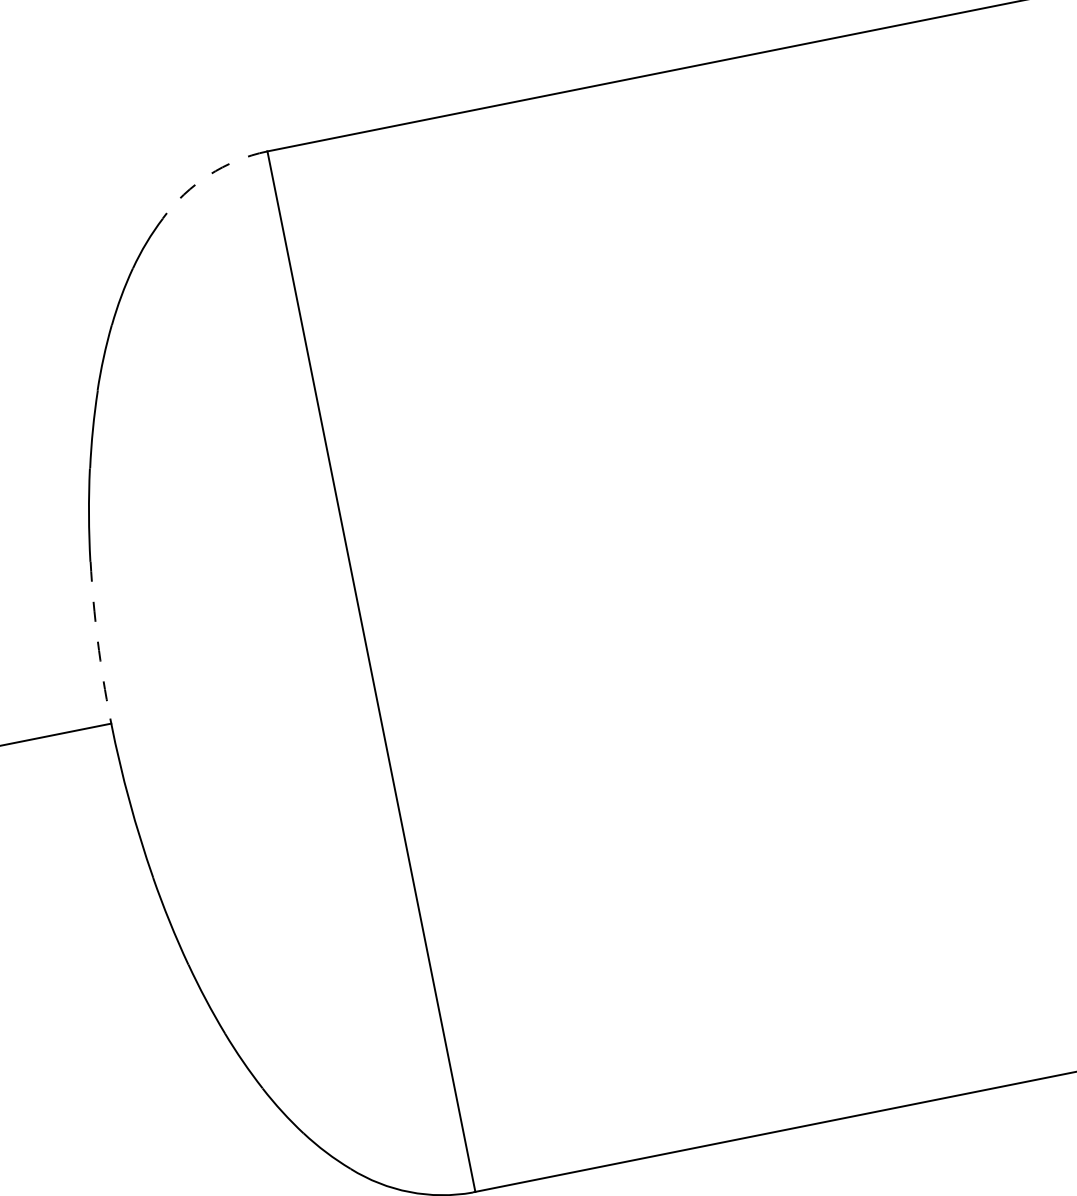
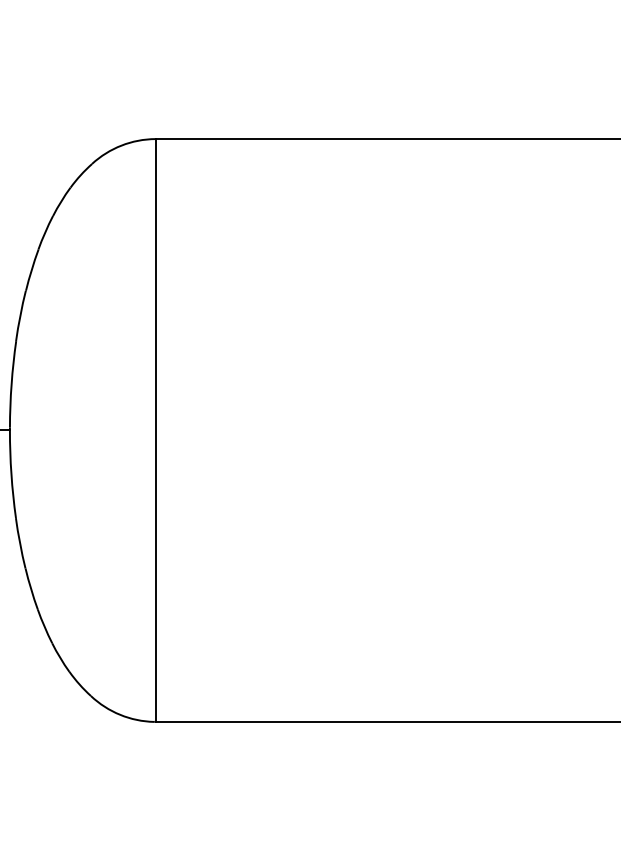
arc: (208, 175) -> (121, 145), dashed -> solid
arc: (97, 641) -> (11, 384), dashed -> solid

